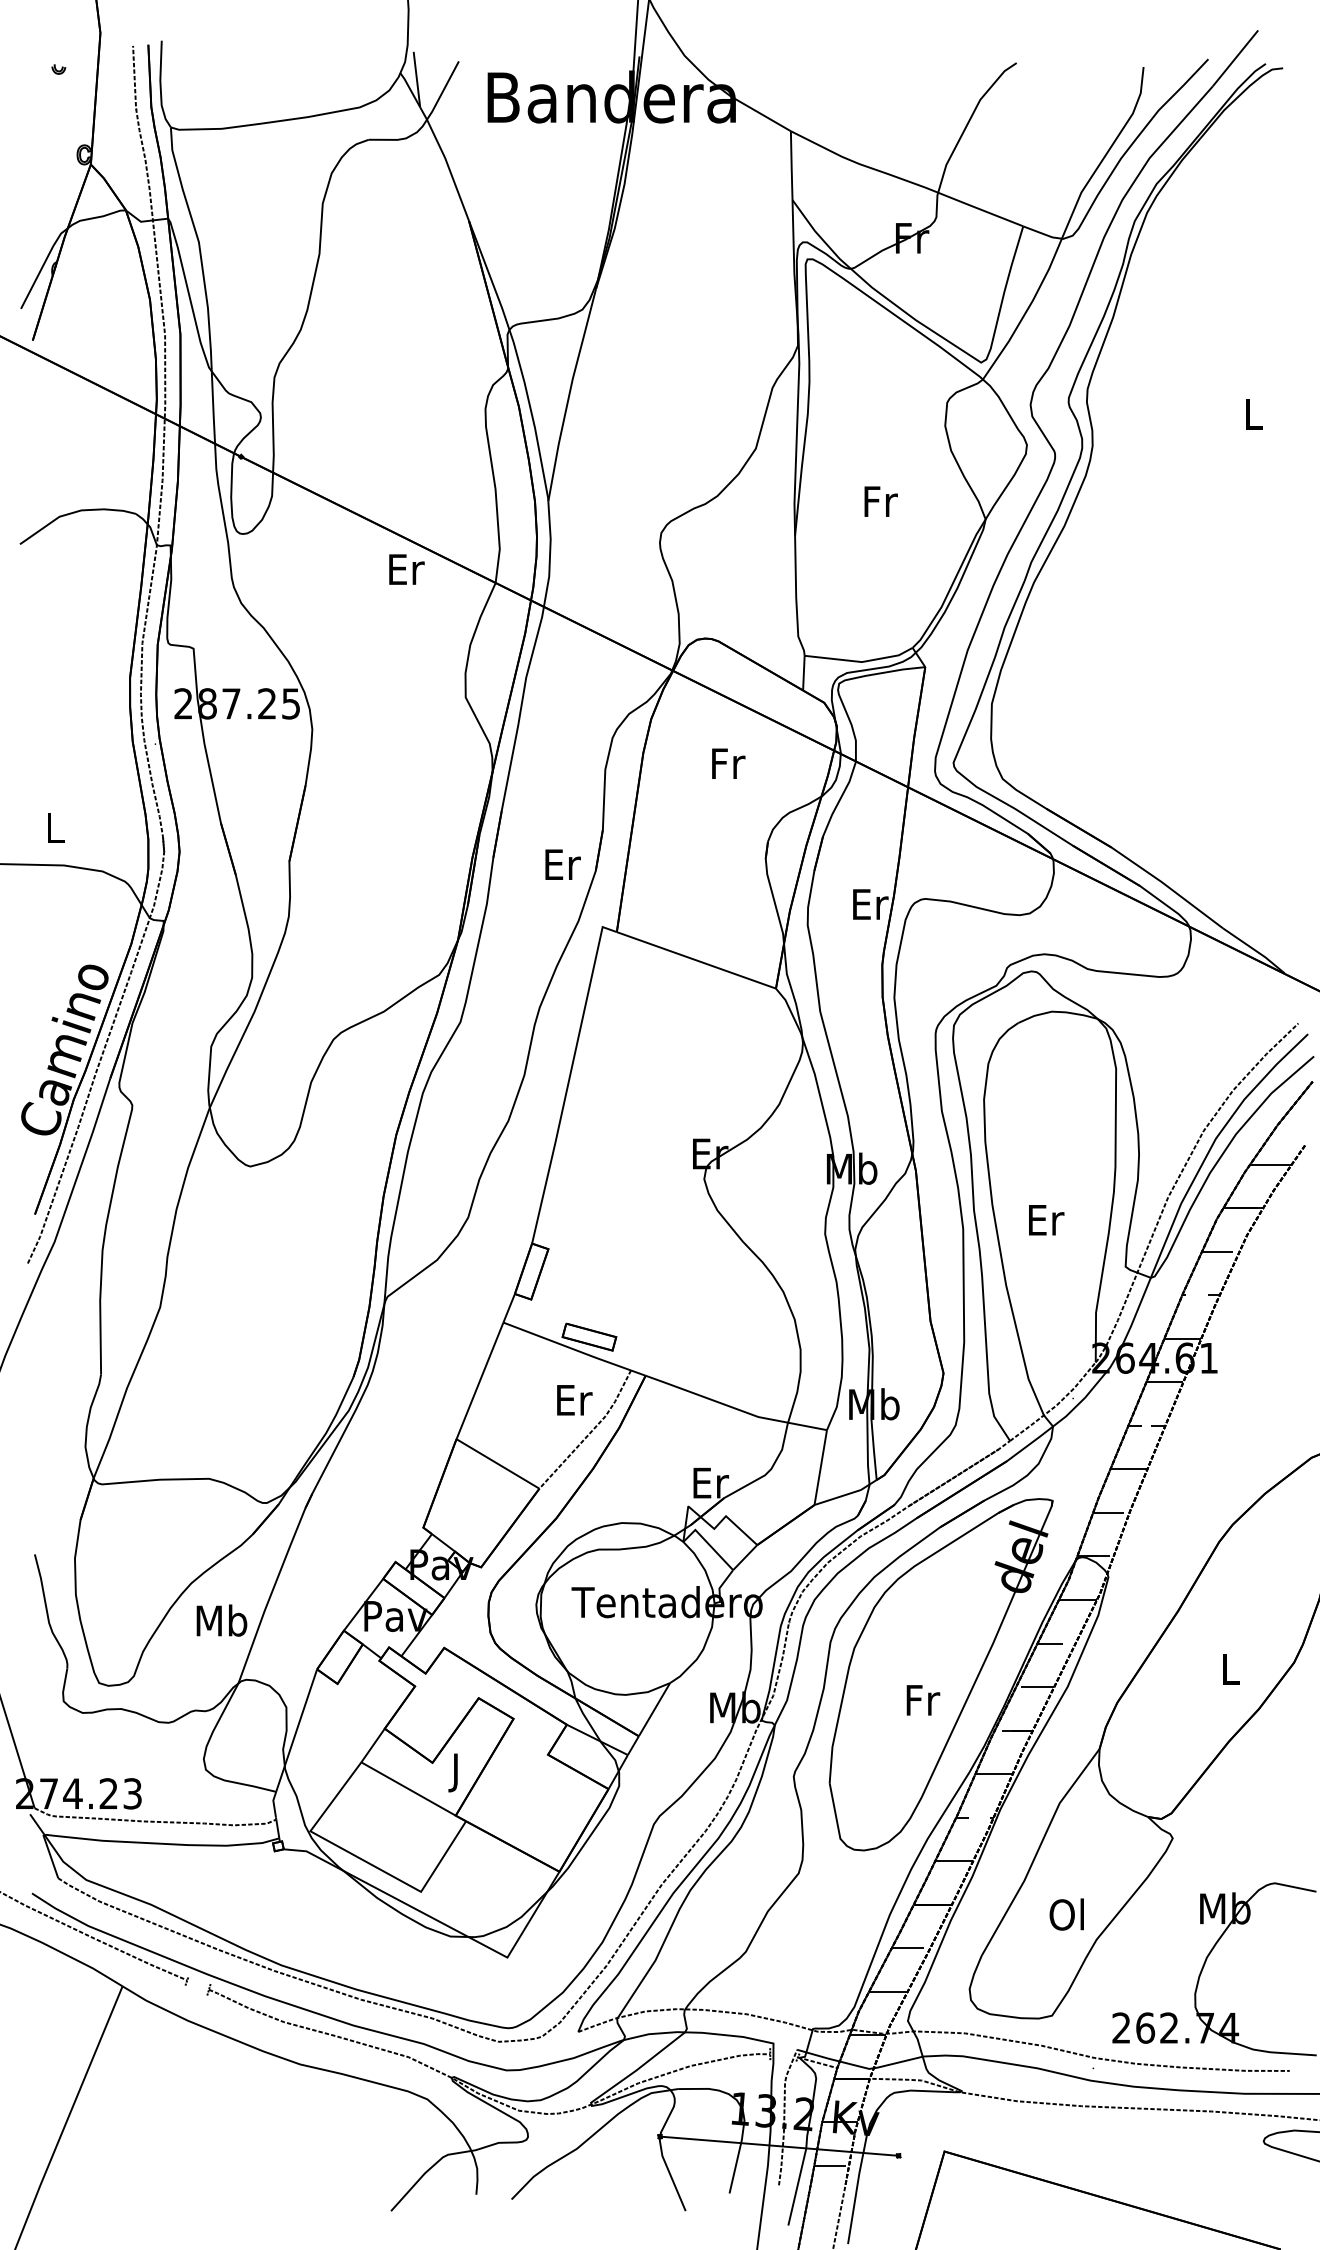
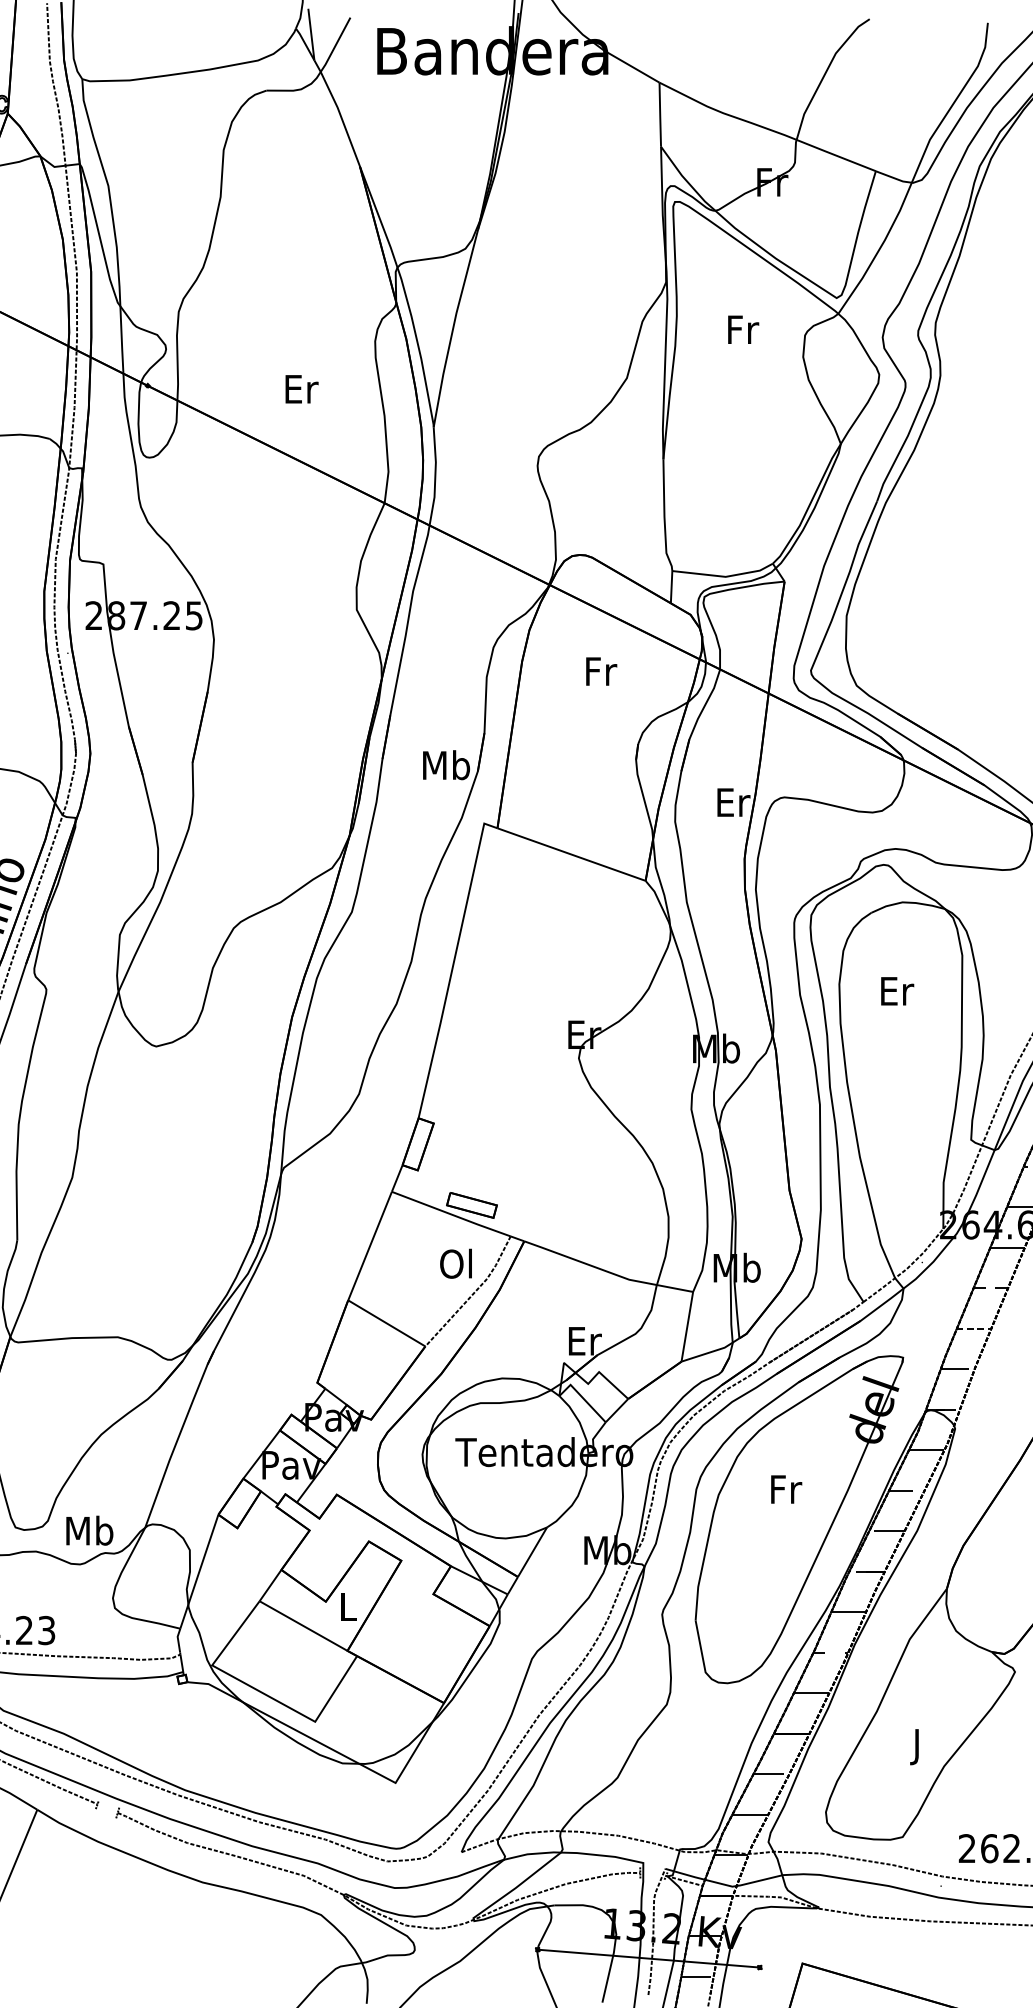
text: (880, 501) -> (742, 329), moved
text: (406, 569) -> (301, 389), moved
text: (561, 864) -> (445, 765), Er -> Mb
text: (1046, 1220) -> (897, 991), moved
text: (573, 1399) -> (457, 1263), Er -> Ol
line: (1129, 1469) -> (974, 1328), solid -> dashed
text: (221, 1620) -> (89, 1530), moved
text: (923, 1700) -> (786, 1489), moved
text: (456, 1772) -> (348, 1610), J -> L
text: (1066, 1918) -> (916, 1746), Ol -> J

